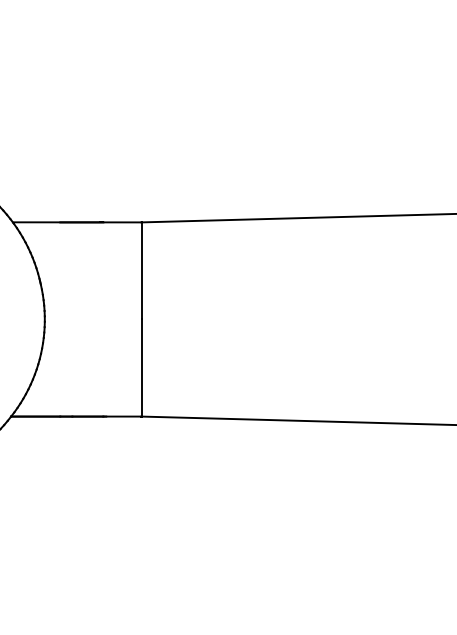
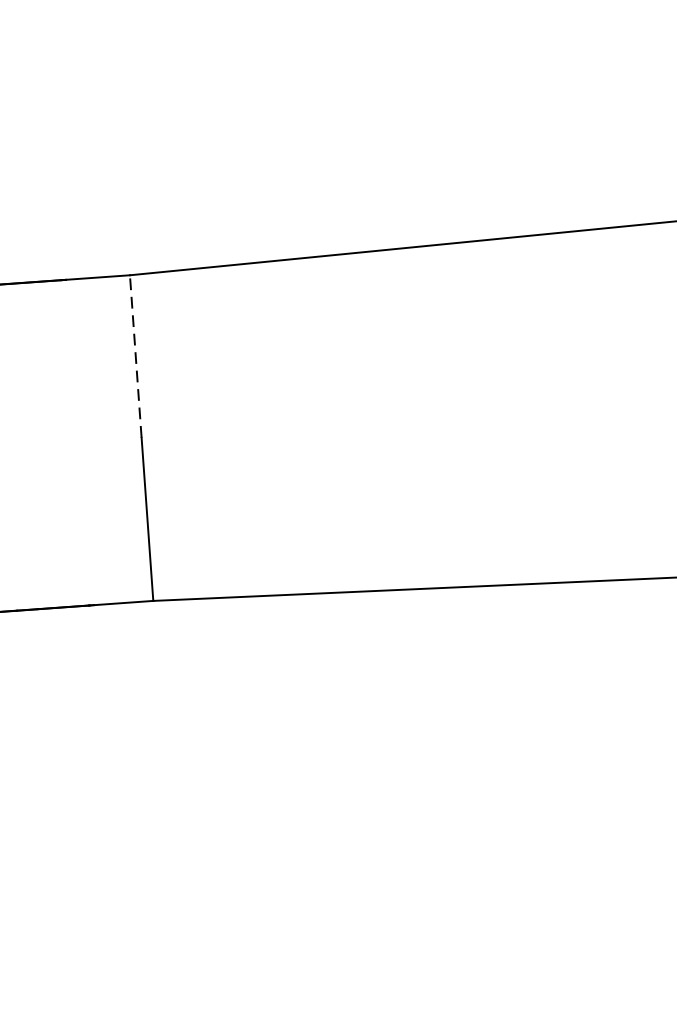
line: (141, 270) -> (135, 355), solid -> dashed

